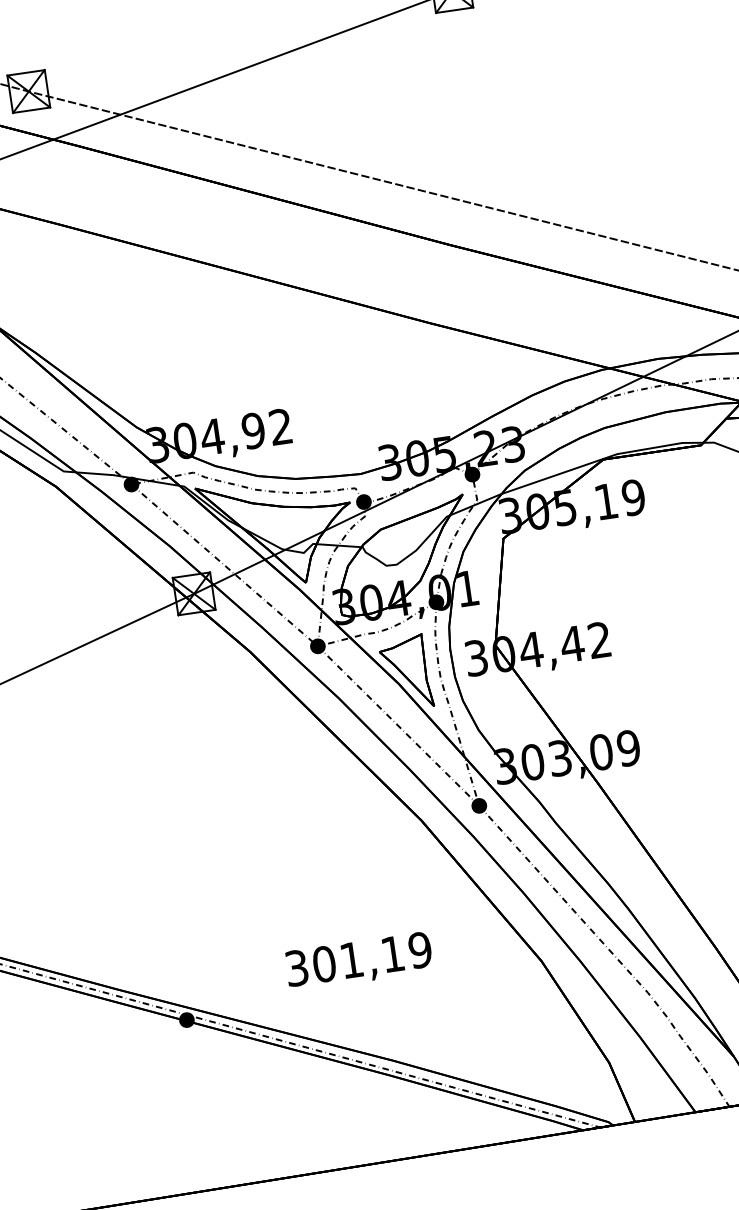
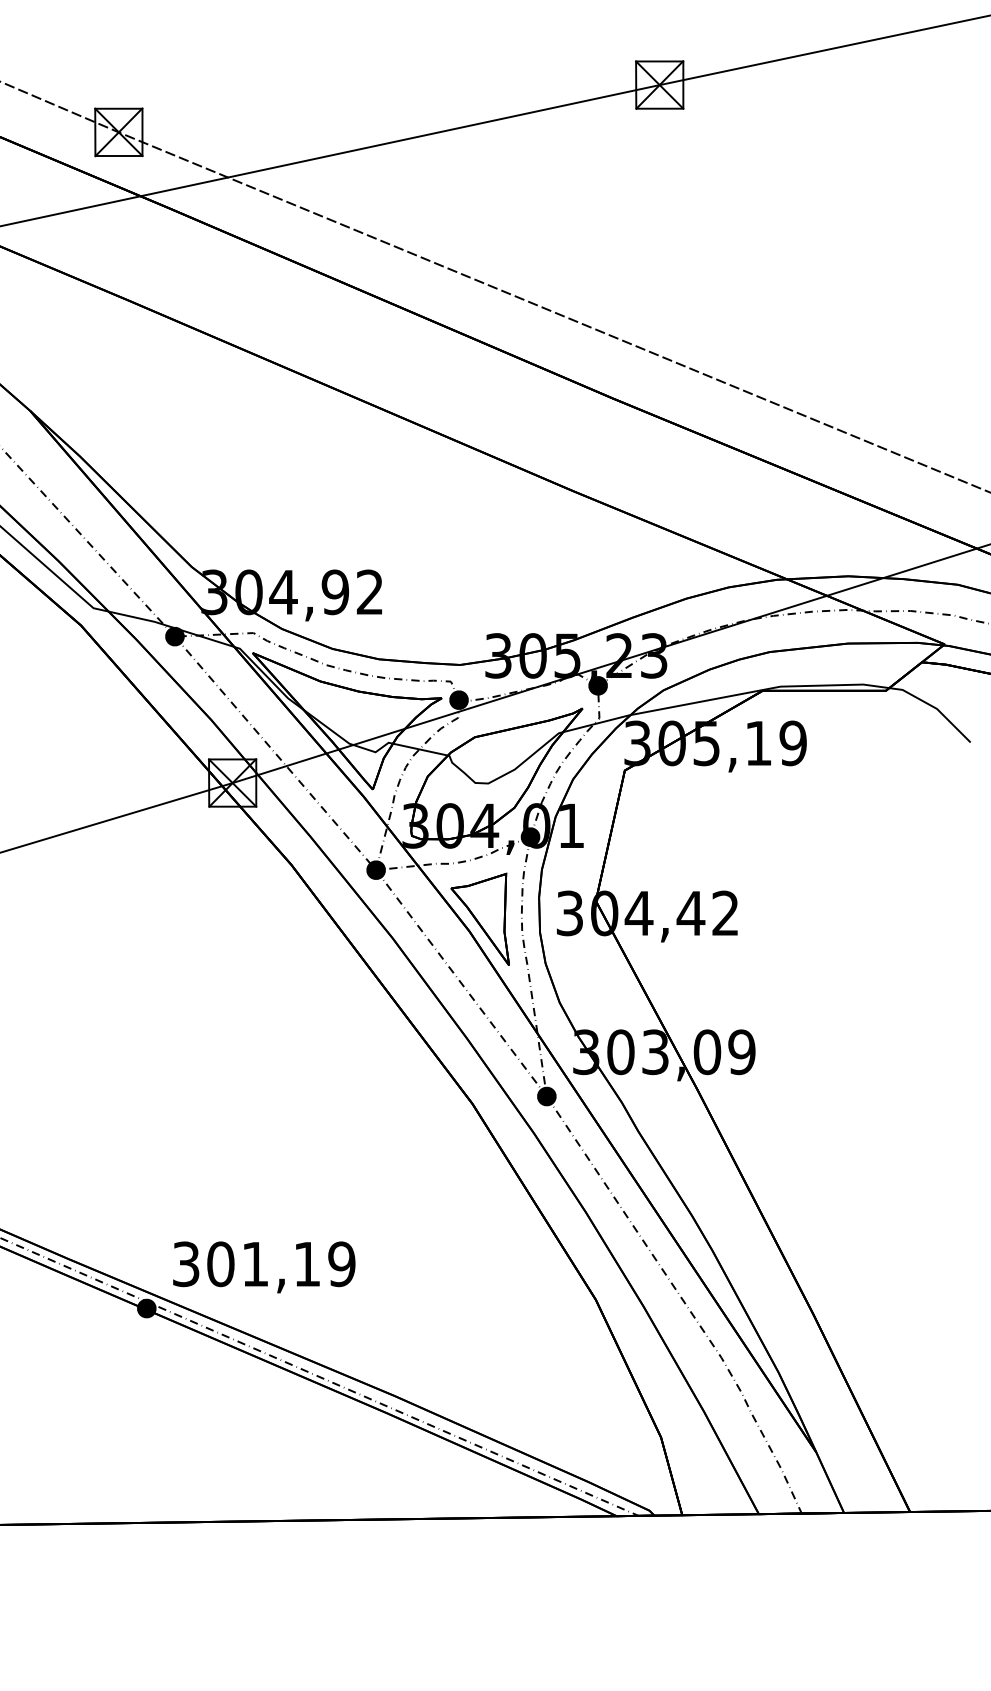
text: (359, 961) -> (264, 1267), moved

